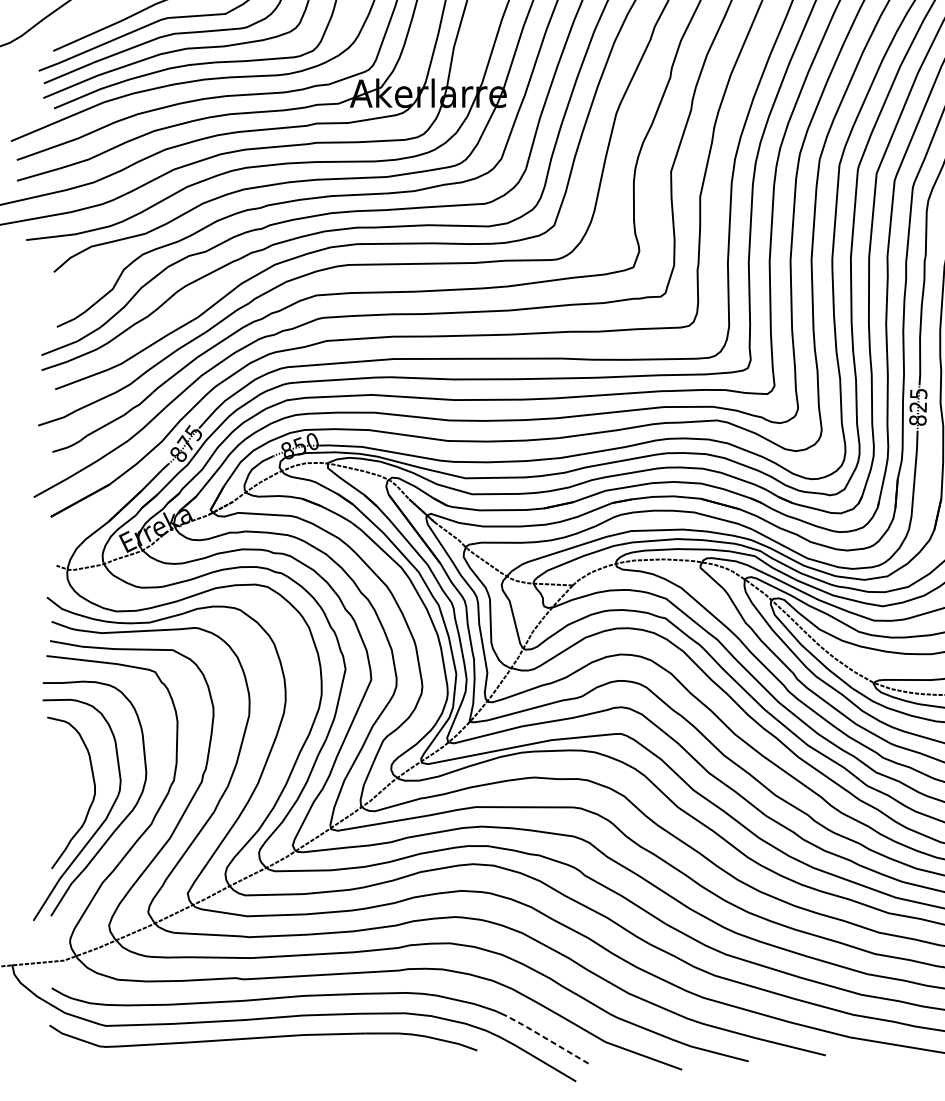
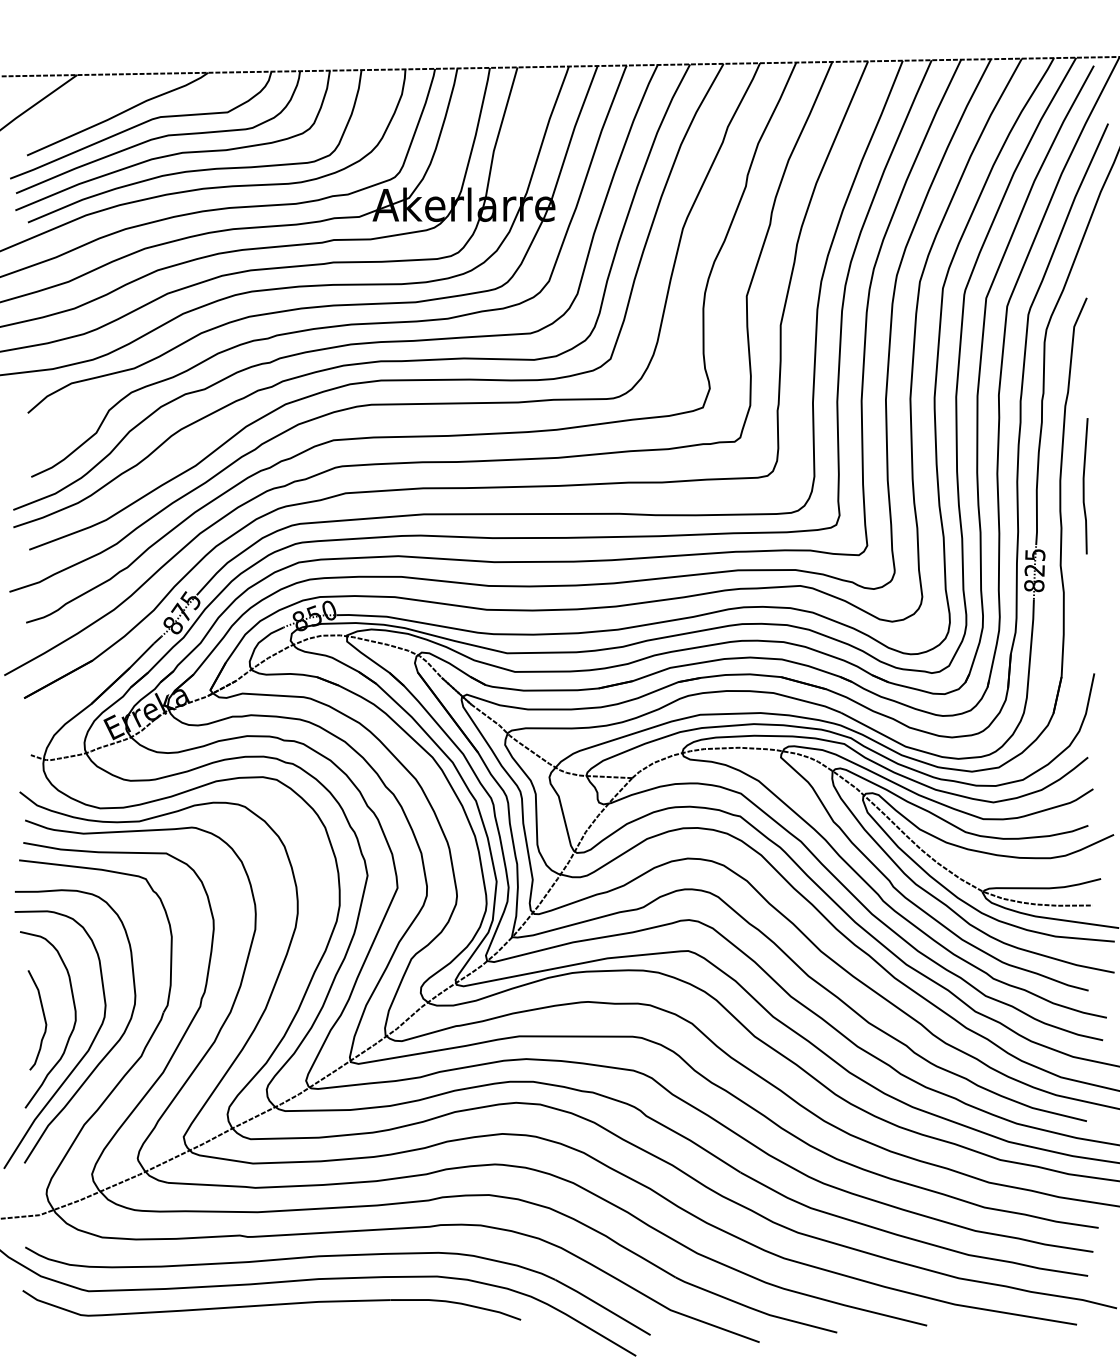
curve: (67, 790) -> (43, 1017), added
line: (547, 1039) -> (602, 1306), dashed -> solid

